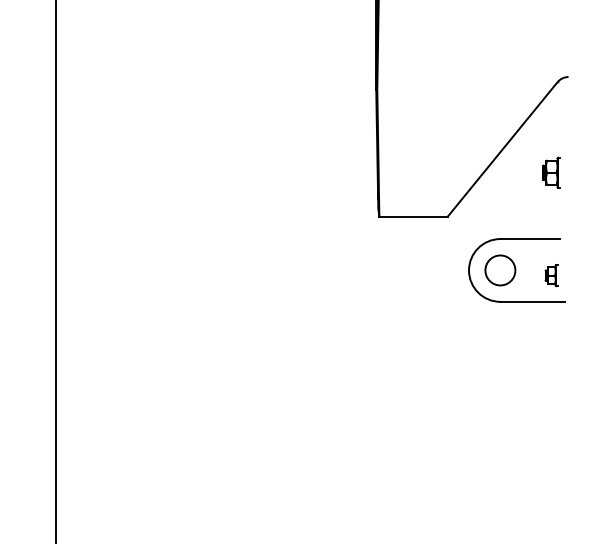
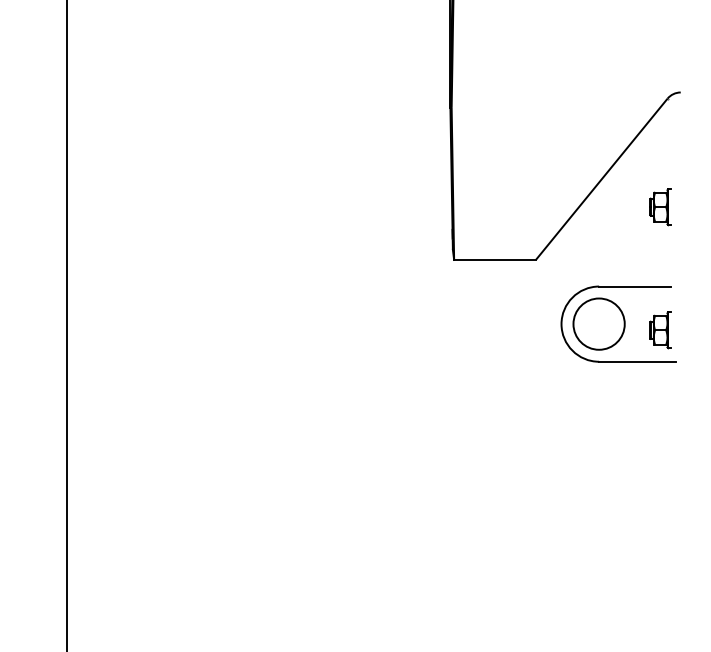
circle: (500, 270) -> (599, 324), size x1.43
part: (551, 275) -> (660, 330), size x1.43

